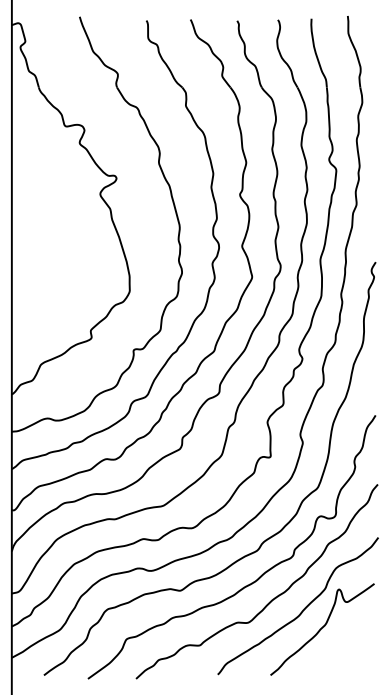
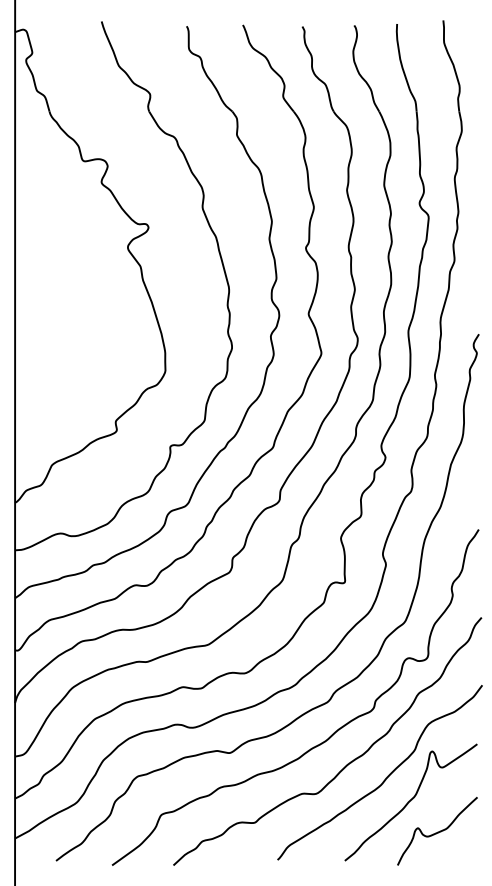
curve: (342, 652) -> (436, 831), added

